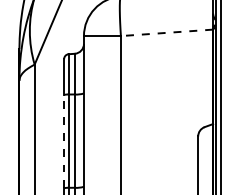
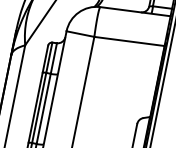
line: (166, 32) -> (129, 41), dashed -> solid
line: (64, 141) -> (35, 107), dashed -> solid

